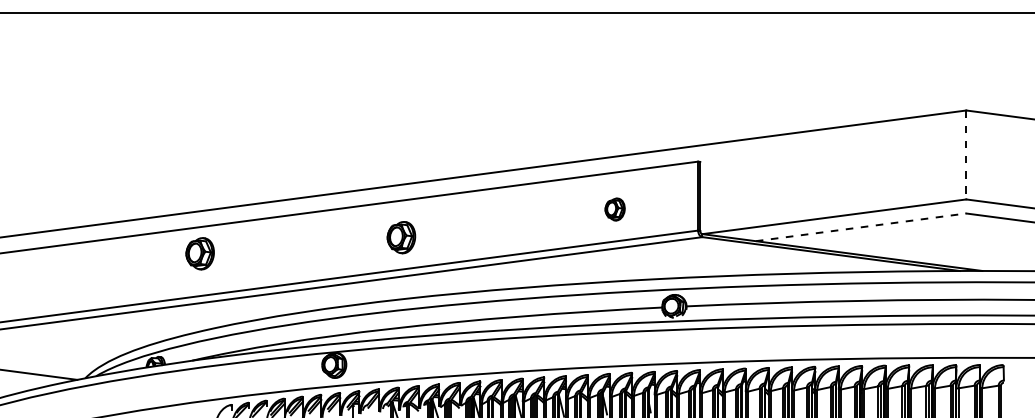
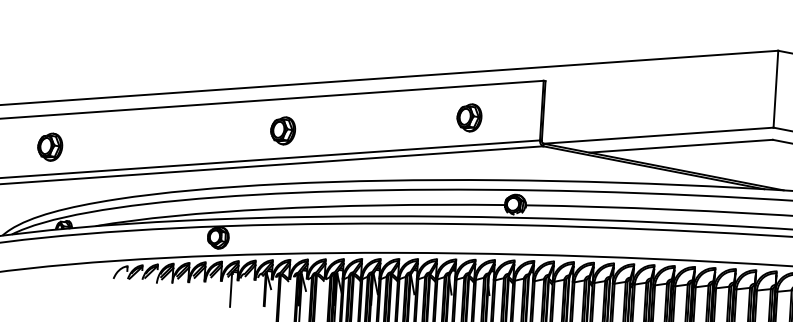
line: (966, 155) -> (776, 89), dashed -> solid
part: (614, 209) -> (468, 117), size x1.43
line: (861, 227) -> (681, 146), dashed -> solid
part: (199, 253) -> (49, 146), moved

